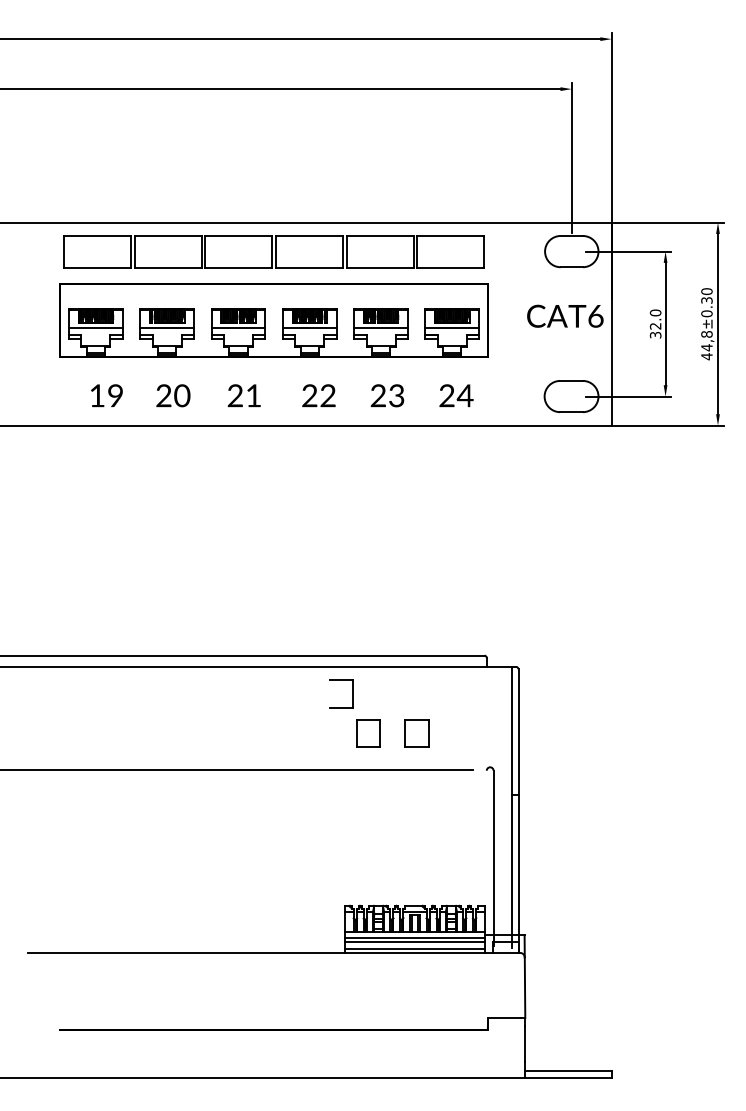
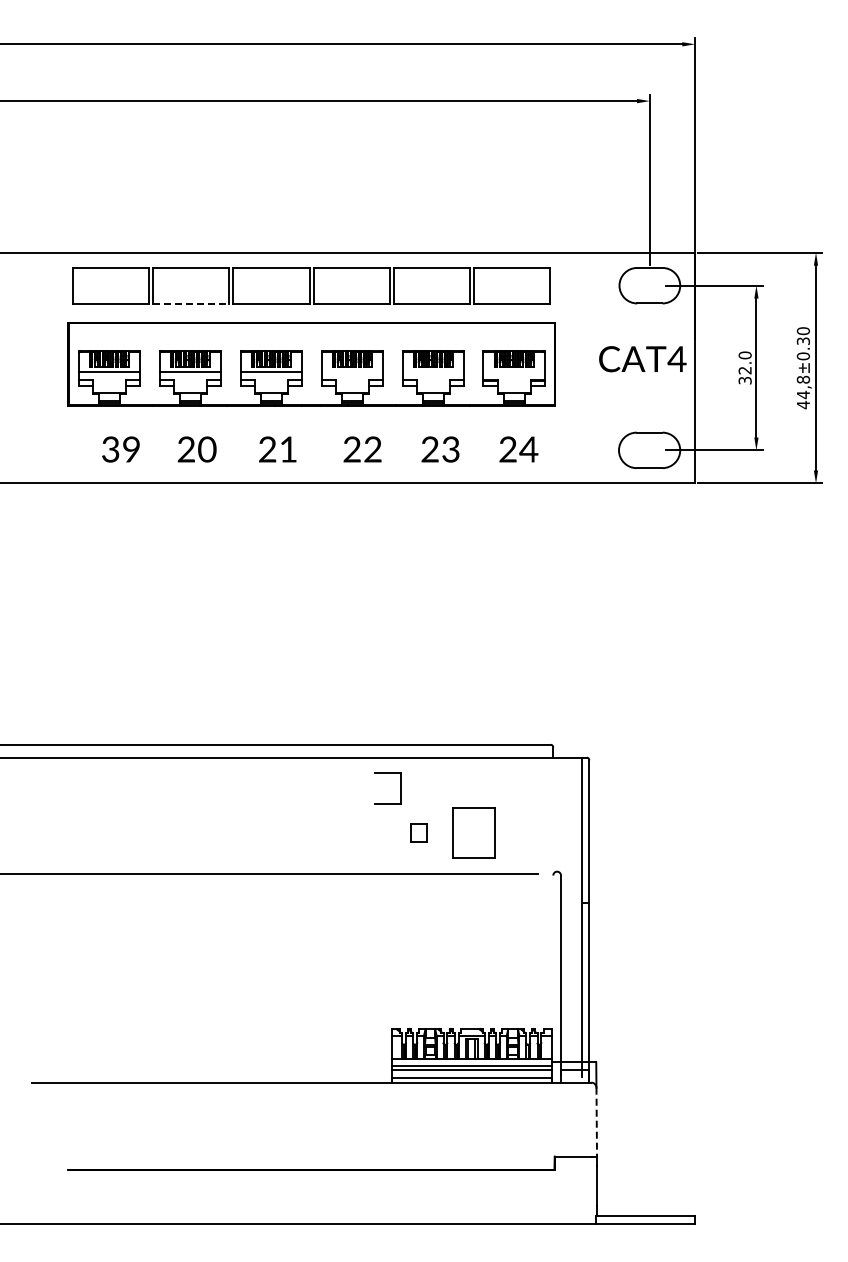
line: (168, 268) -> (191, 304), solid -> dashed
text: (595, 316) -> (676, 359), CAT6 -> CAT4
line: (309, 327) -> (351, 372), removed
line: (380, 327) -> (432, 372), removed
line: (451, 327) -> (513, 372), removed
text: (97, 395) -> (110, 449), 19 -> 39
part: (368, 732) -> (418, 832), size x0.6
part: (416, 732) -> (473, 832), size x1.6
line: (524, 988) -> (596, 1122), solid -> dashed

